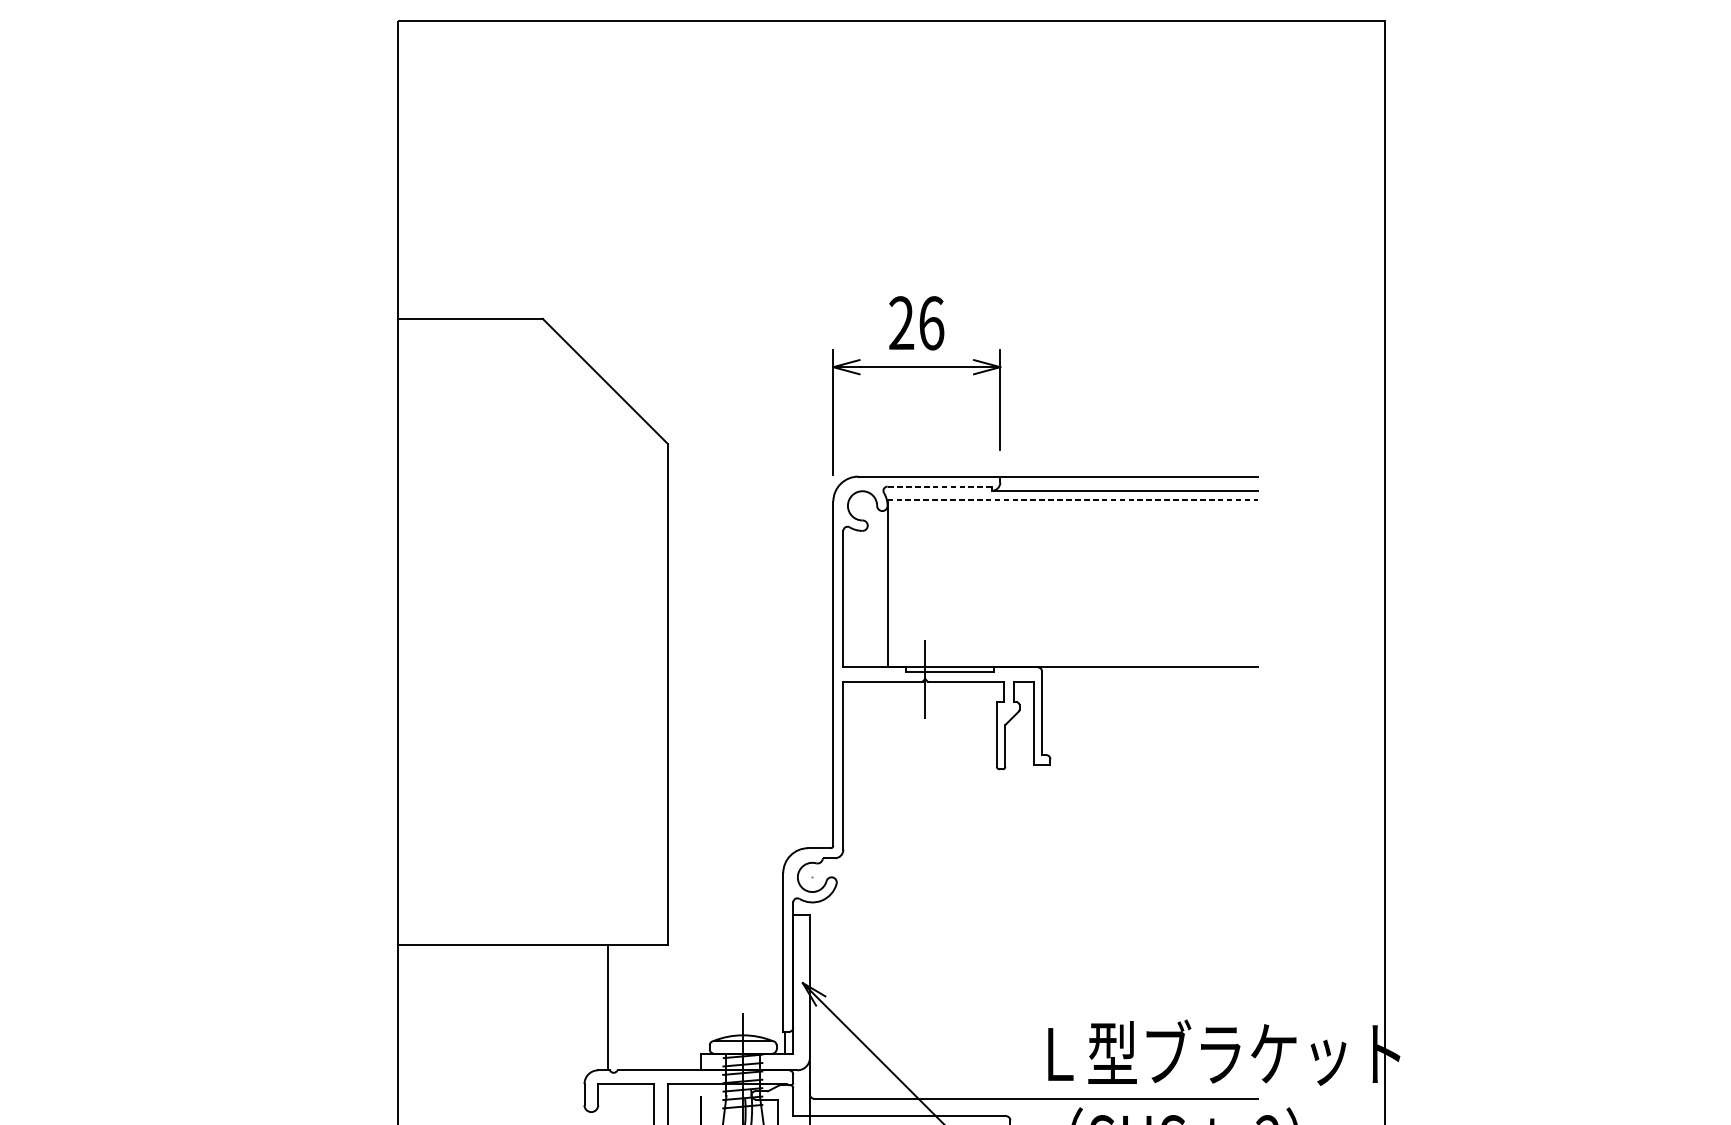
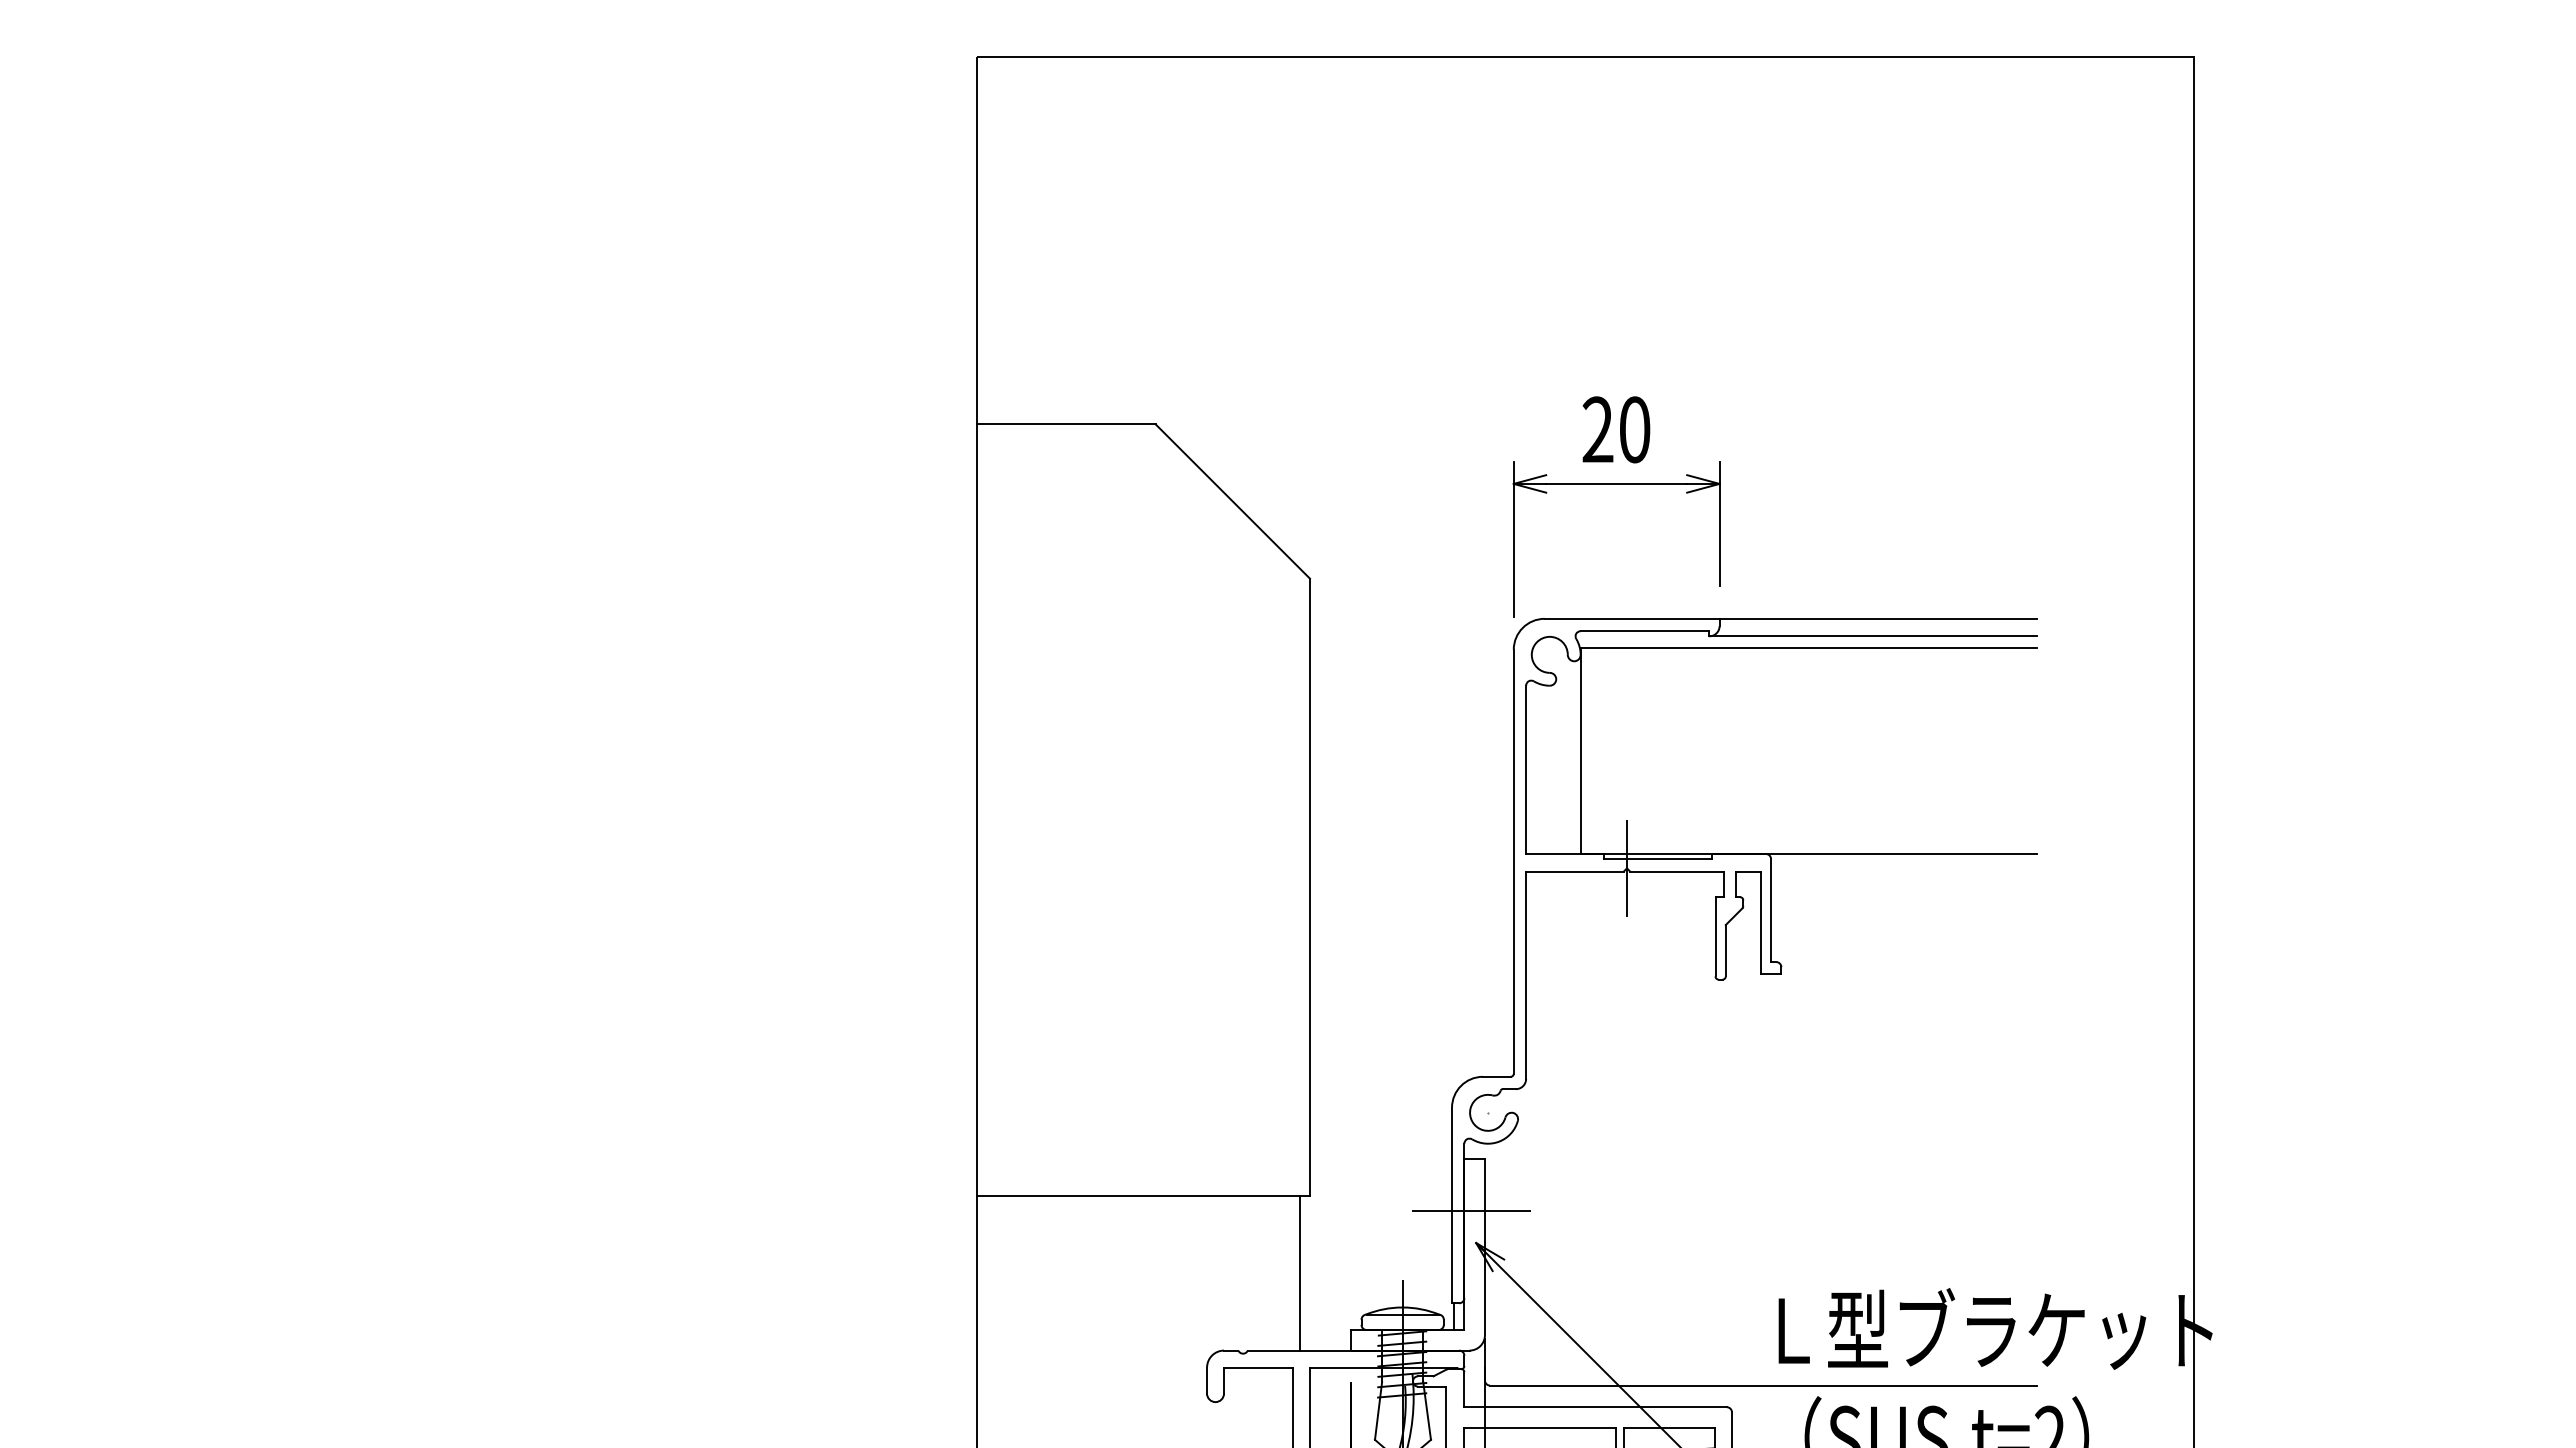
text: (932, 323) -> (1635, 429), 26 -> 20
line: (939, 486) -> (1644, 631), dashed -> solid
line: (1073, 500) -> (1809, 648), dashed -> solid
line: (798, 956) -> (1470, 1210), added
line: (607, 1007) -> (1299, 1273), moved

